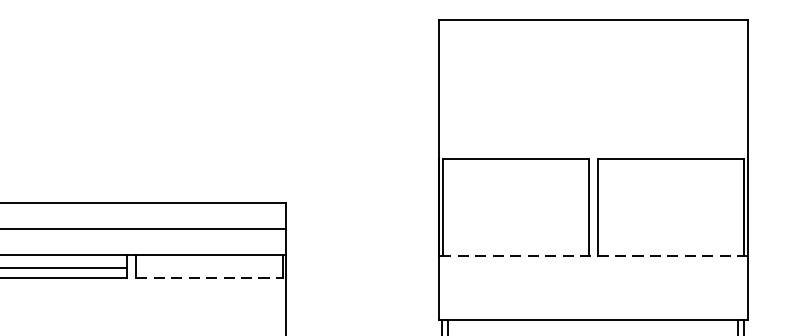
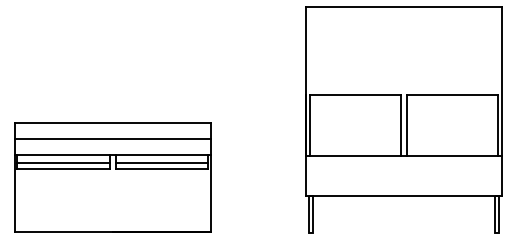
line: (592, 255) -> (403, 155), dashed -> solid
line: (209, 268) -> (162, 163), added
line: (209, 277) -> (162, 169), dashed -> solid

